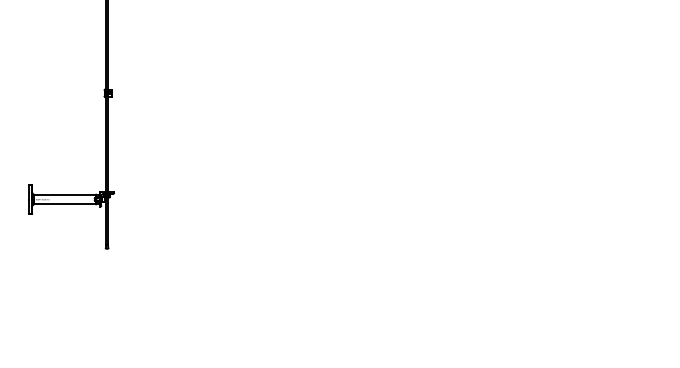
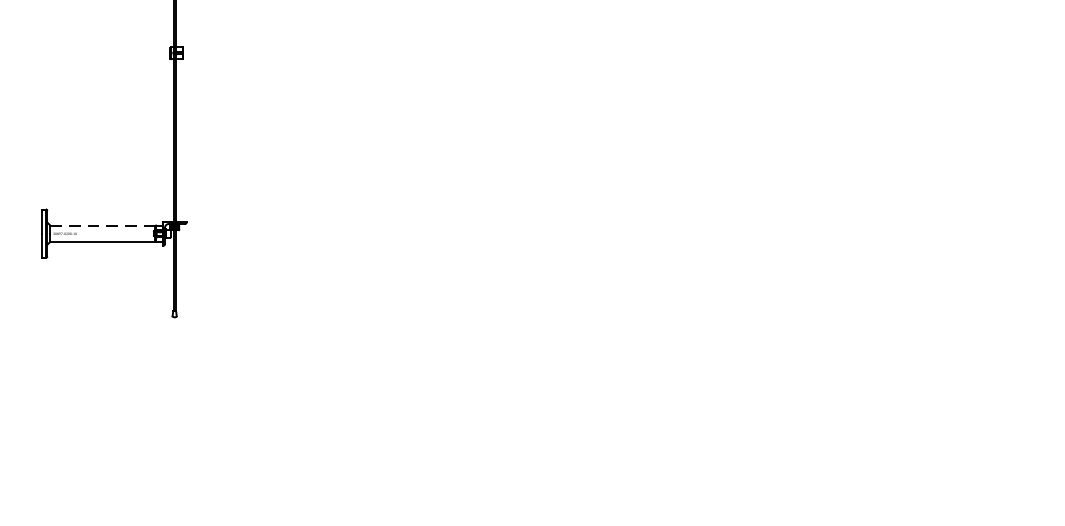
line: (64, 194) -> (102, 225), solid -> dashed

